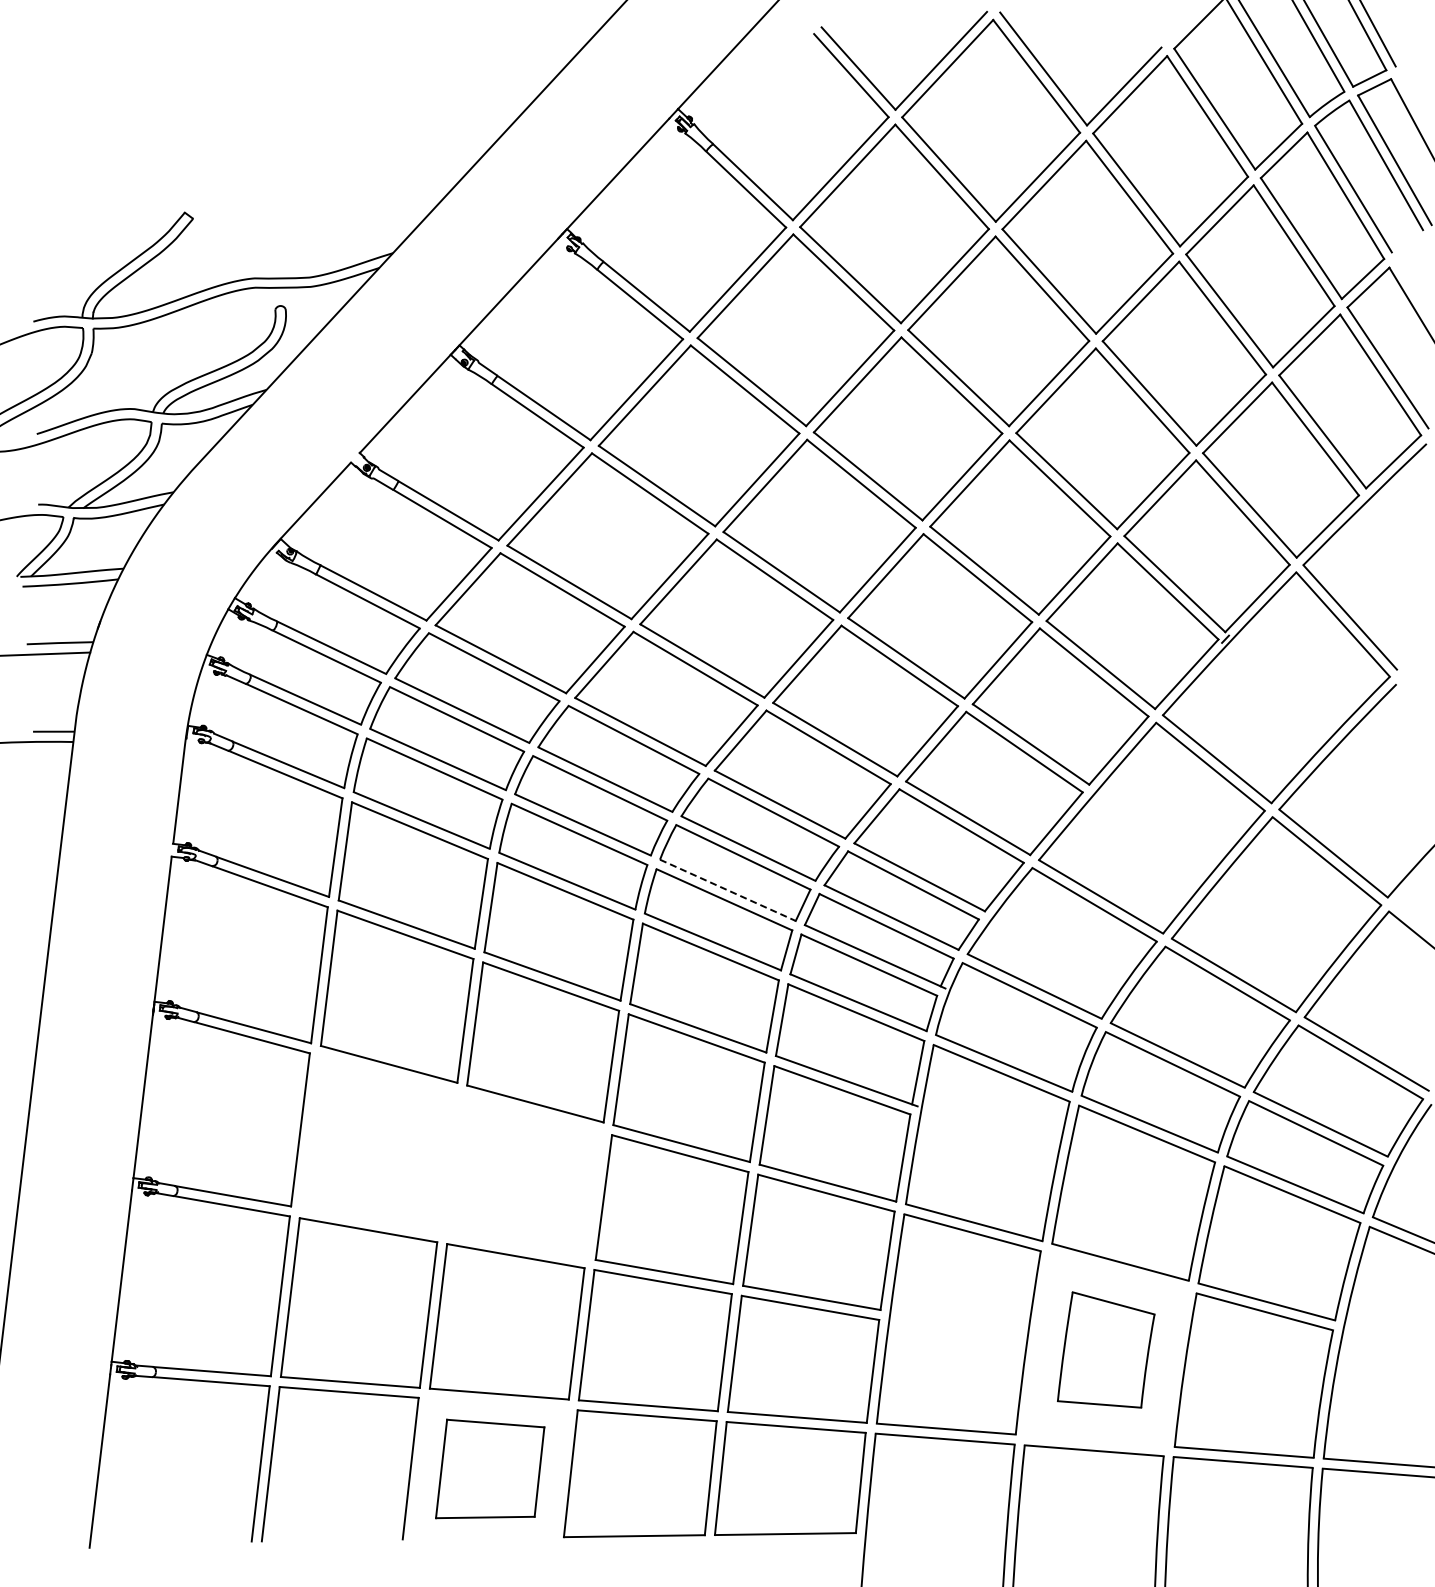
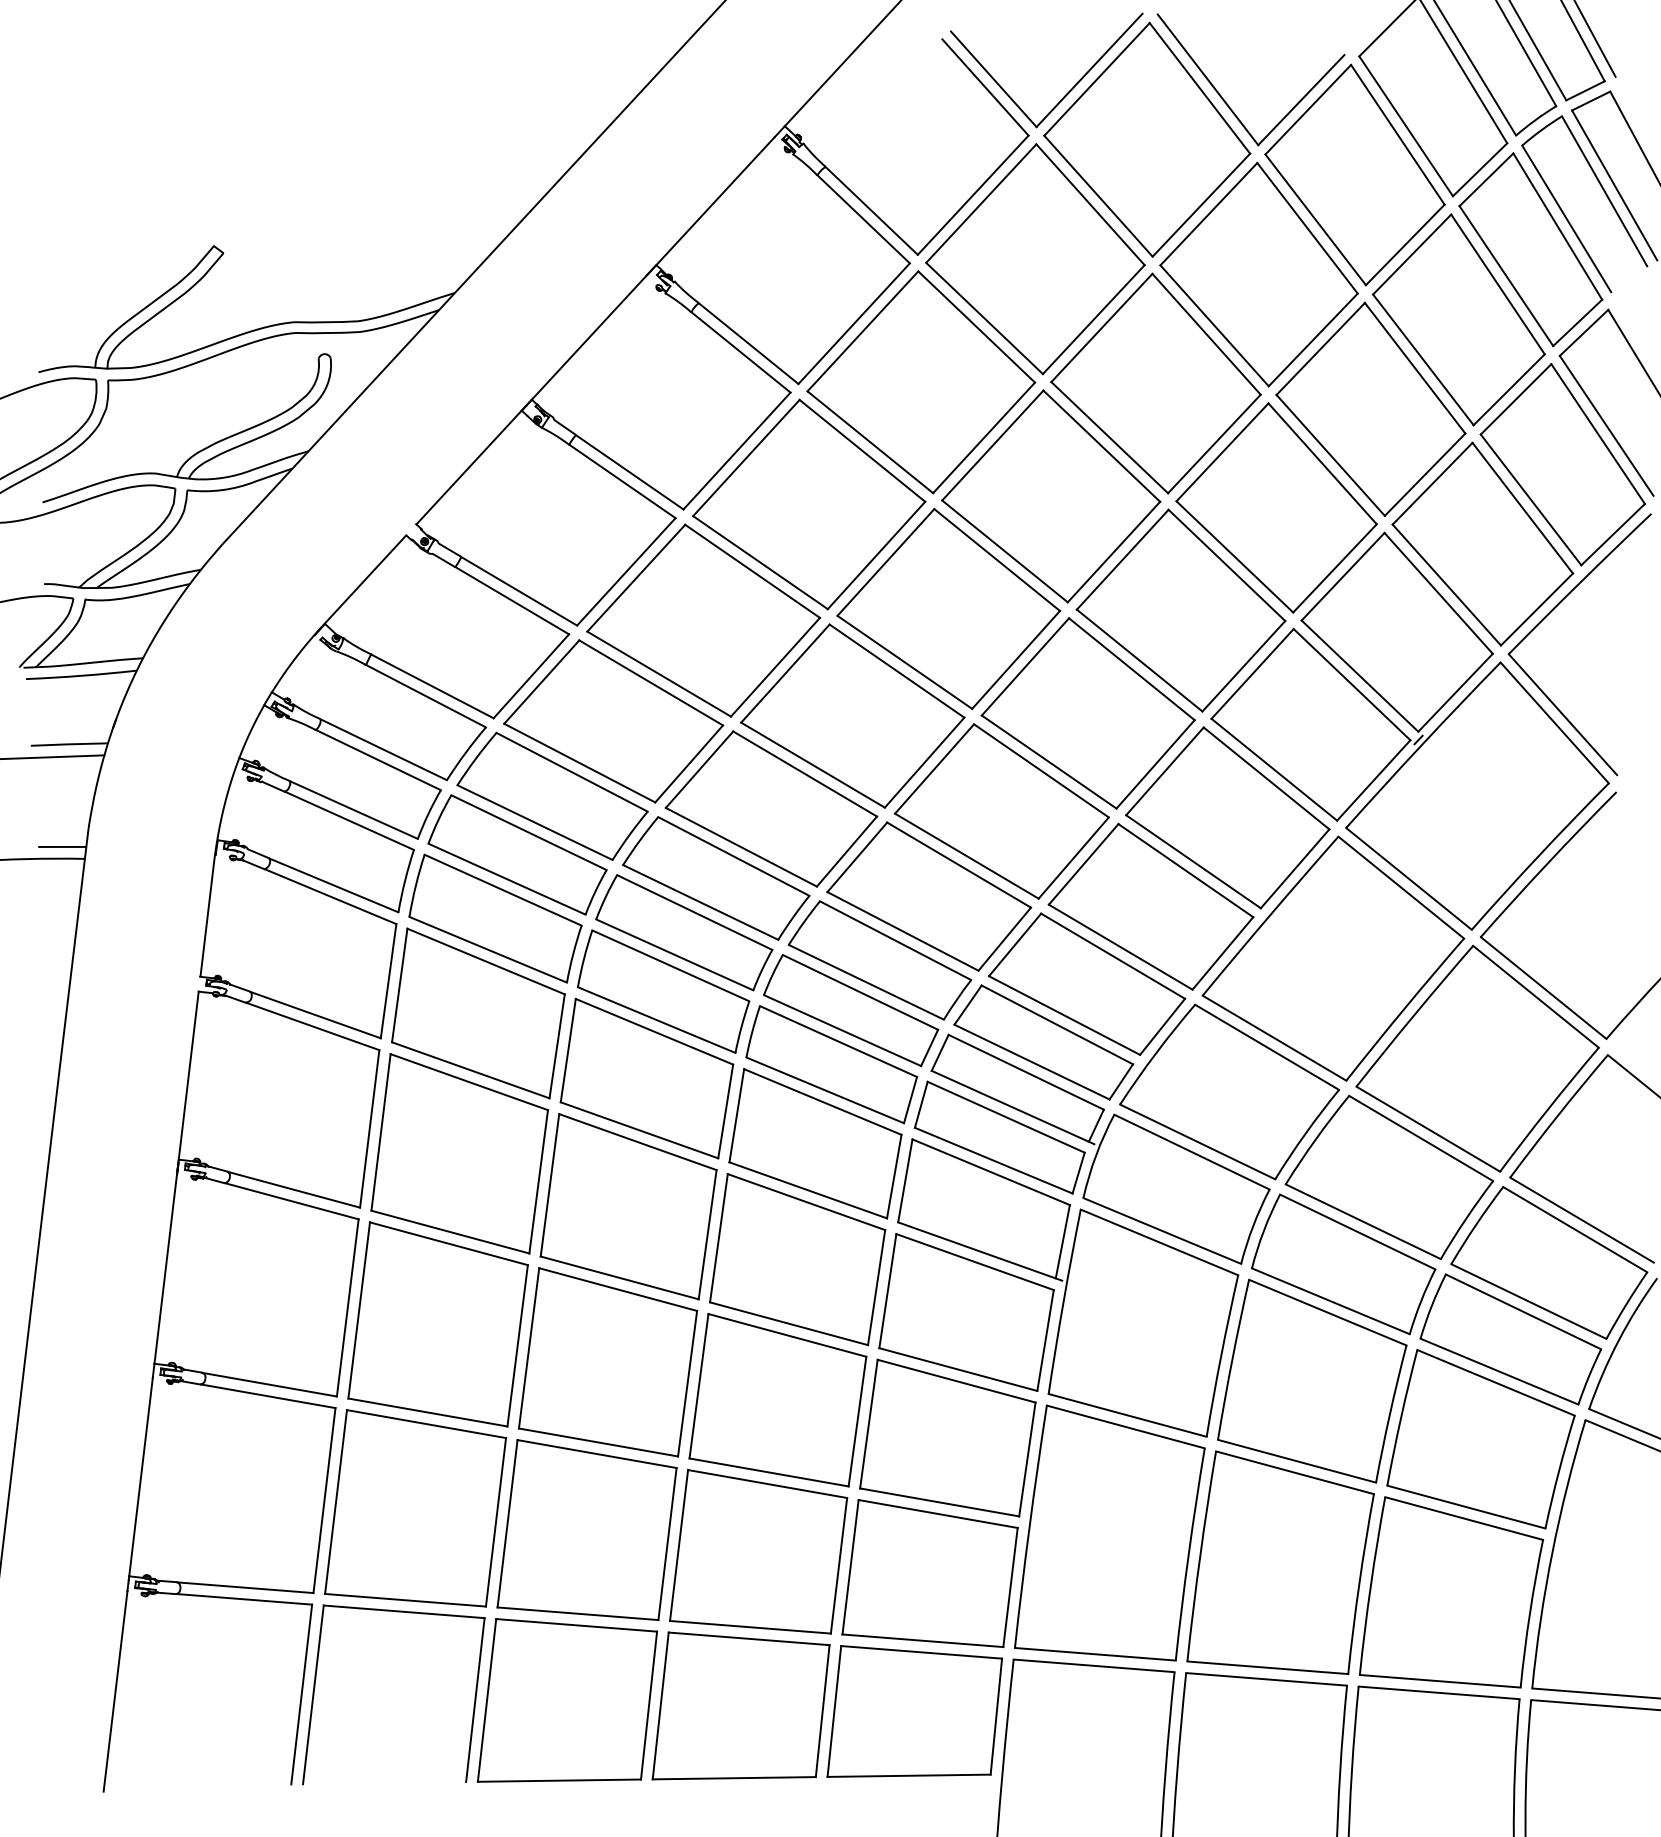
line: (728, 890) -> (843, 1030), dashed -> solid
part: (451, 1157) -> (522, 1339), added
part: (1105, 1349) -> (1279, 1562), size x1.67
part: (489, 1468) -> (566, 1699), size x1.43

